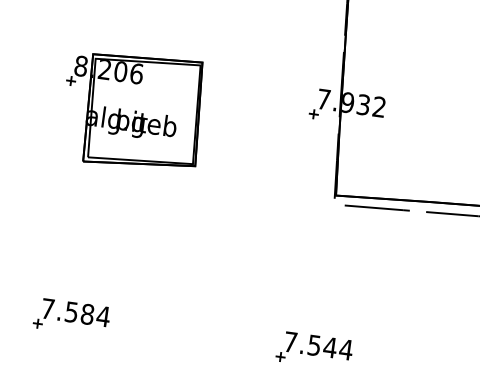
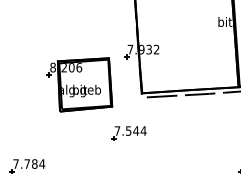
part: (132, 109) -> (79, 84), moved
text: (70, 310) -> (26, 163), 7.584 -> 7.784
part: (313, 350) -> (128, 133), moved

